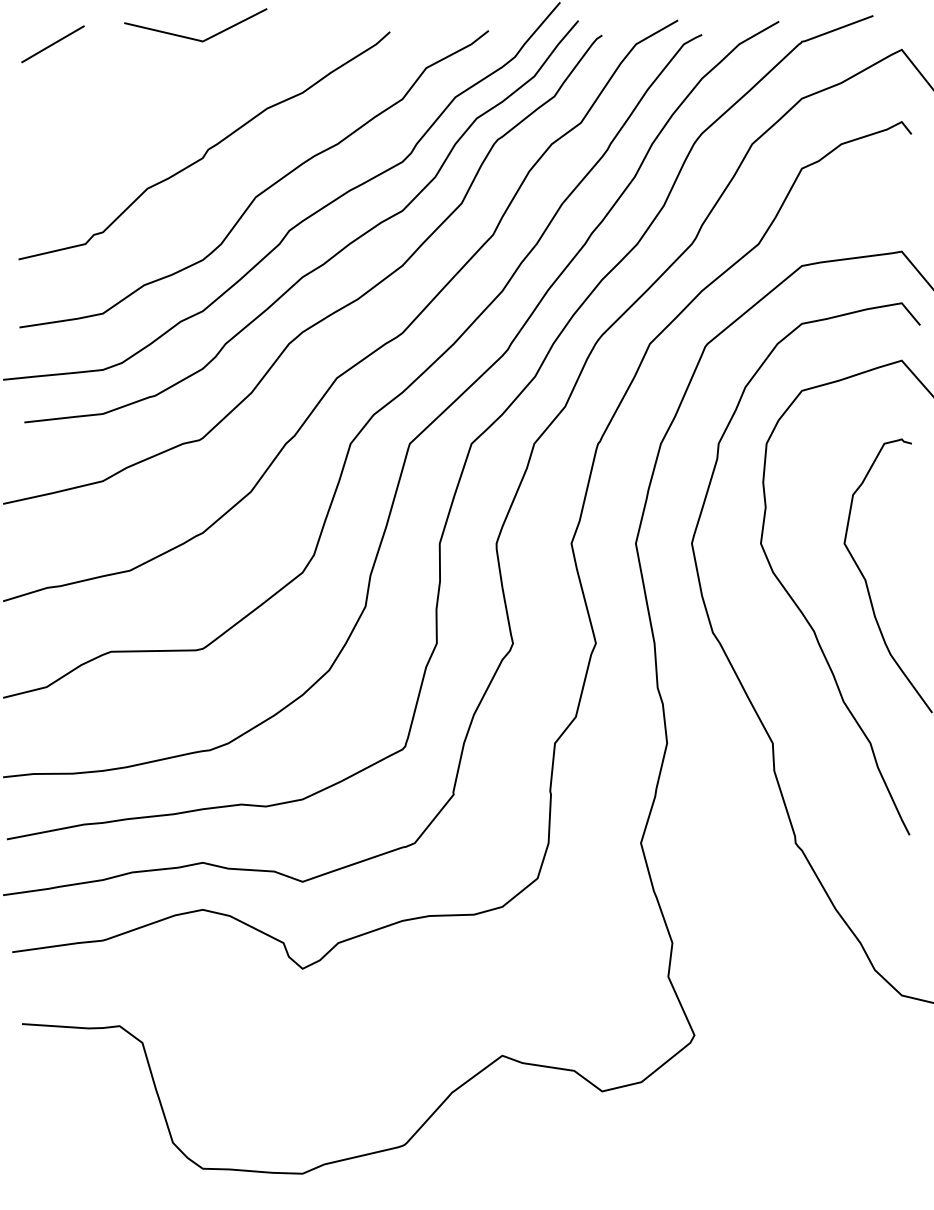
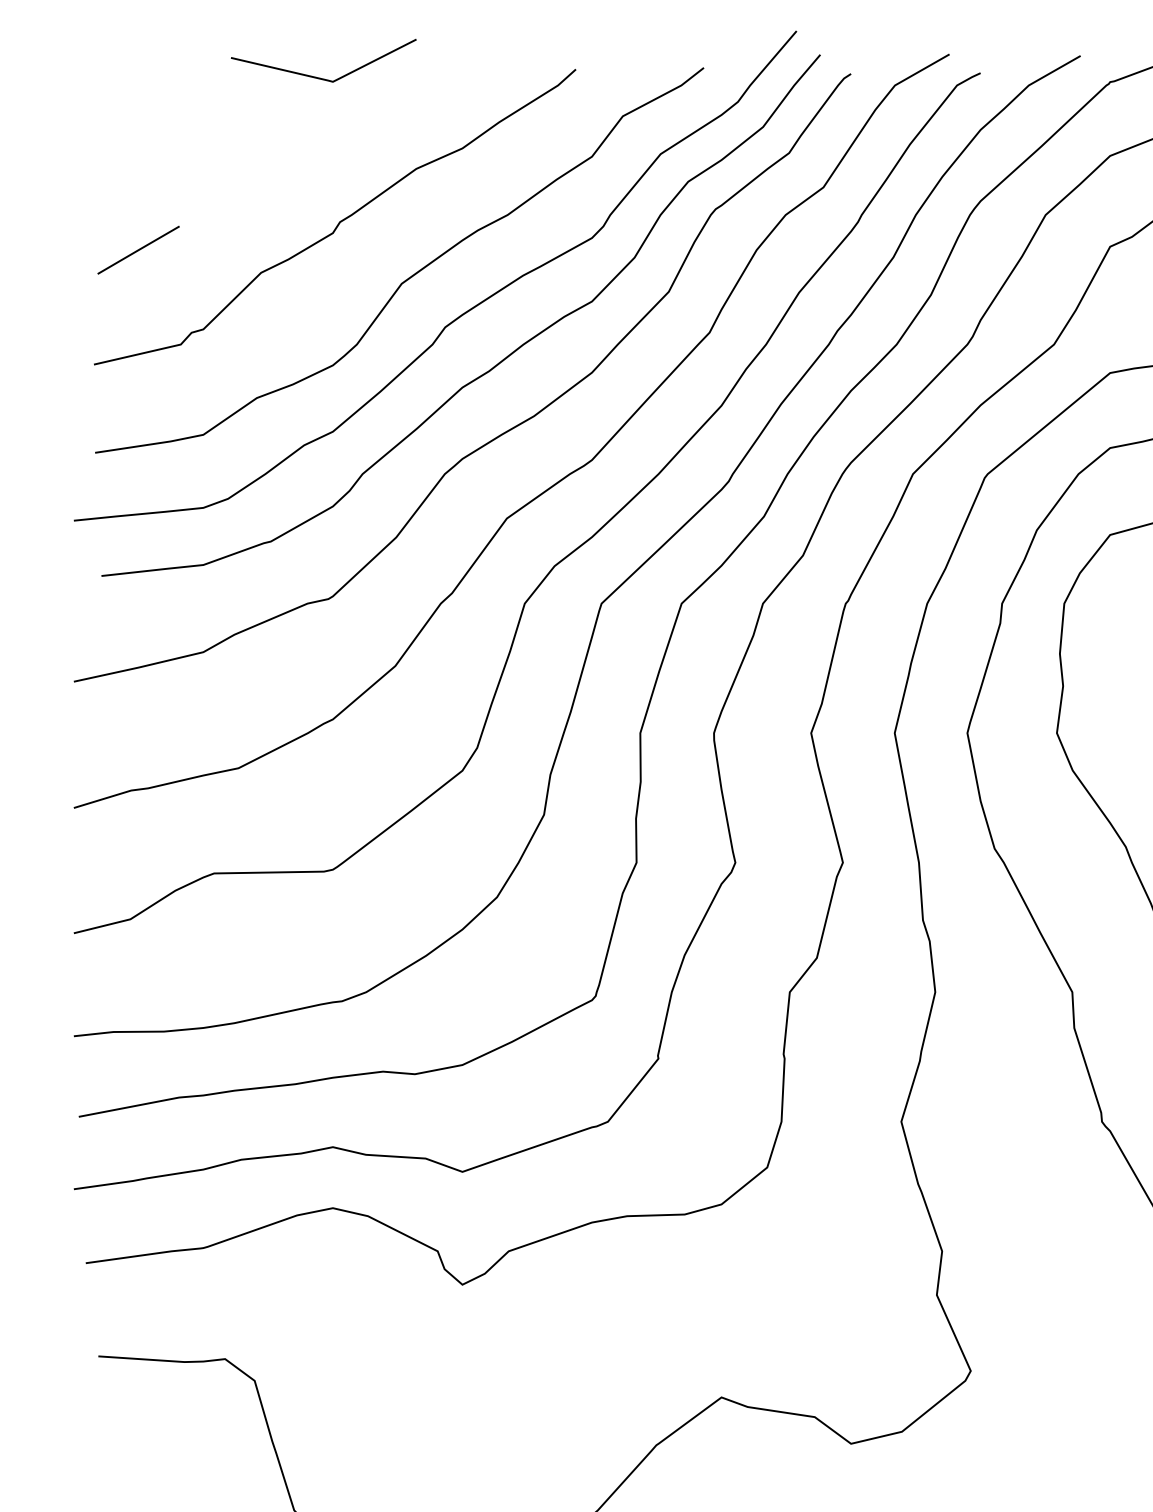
line: (52, 44) -> (137, 250), moved

